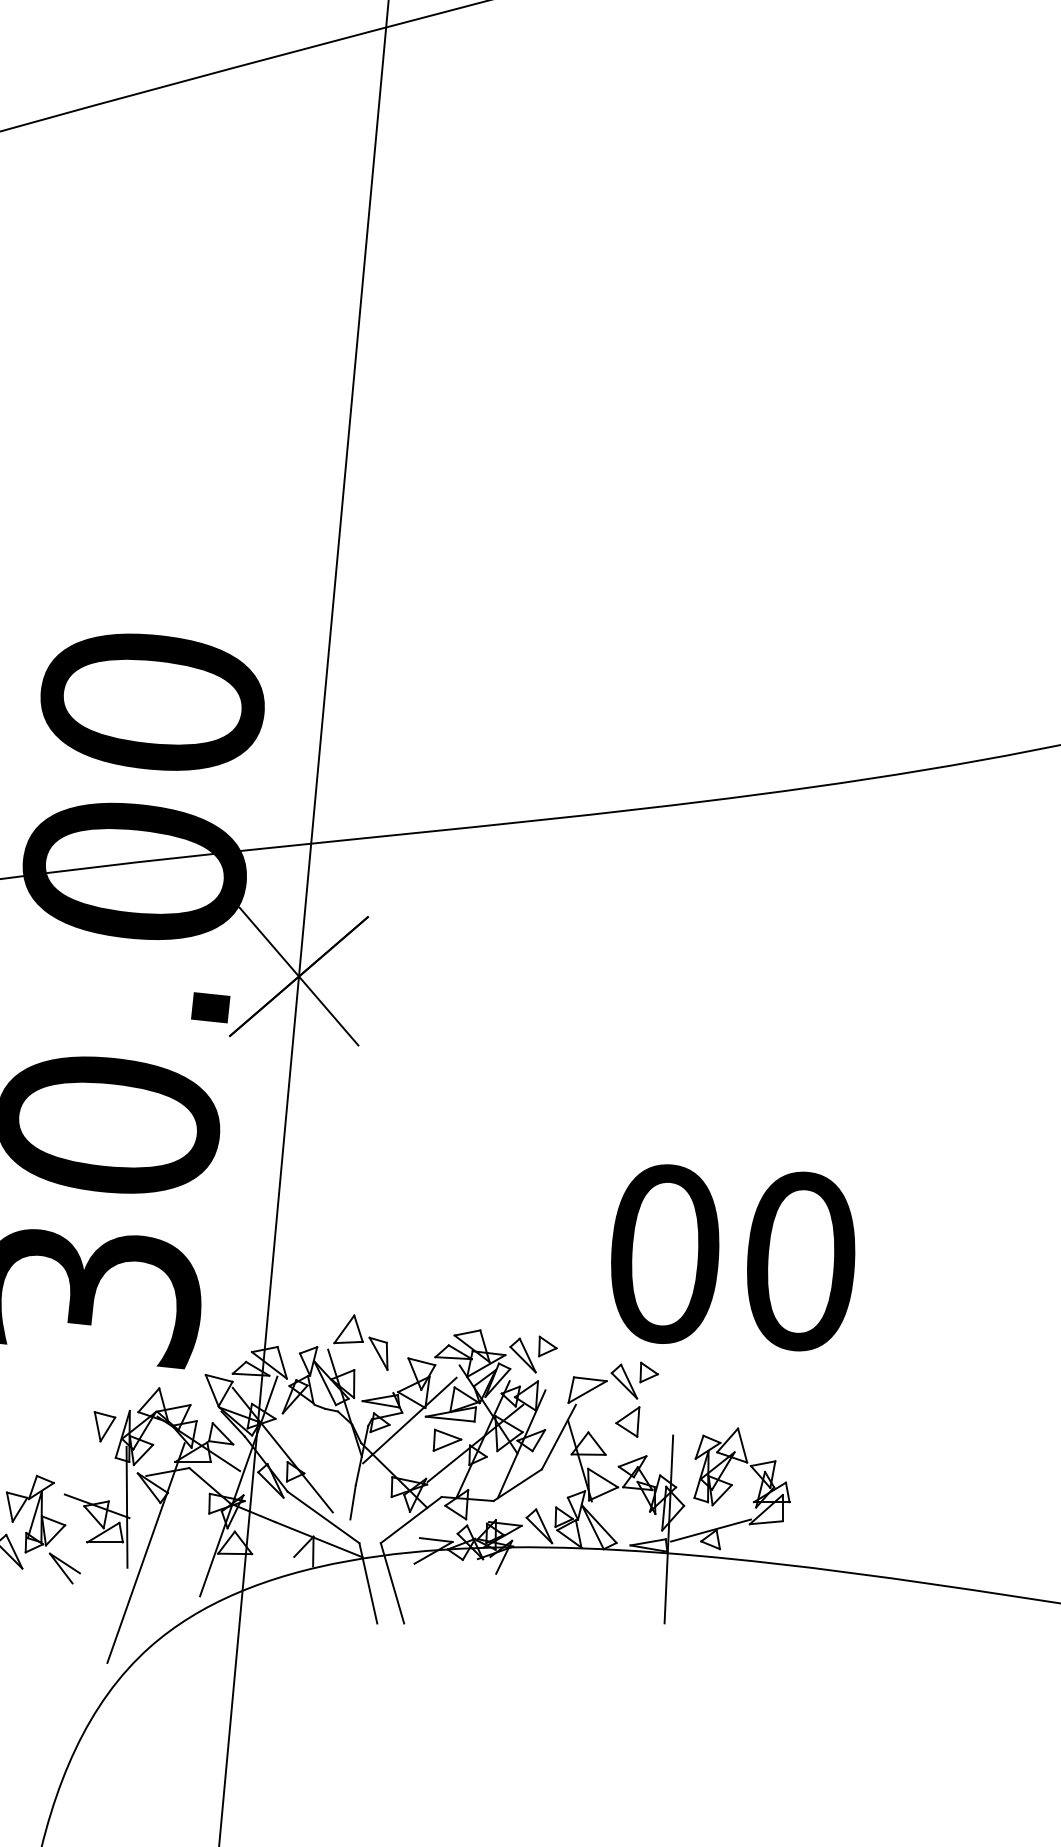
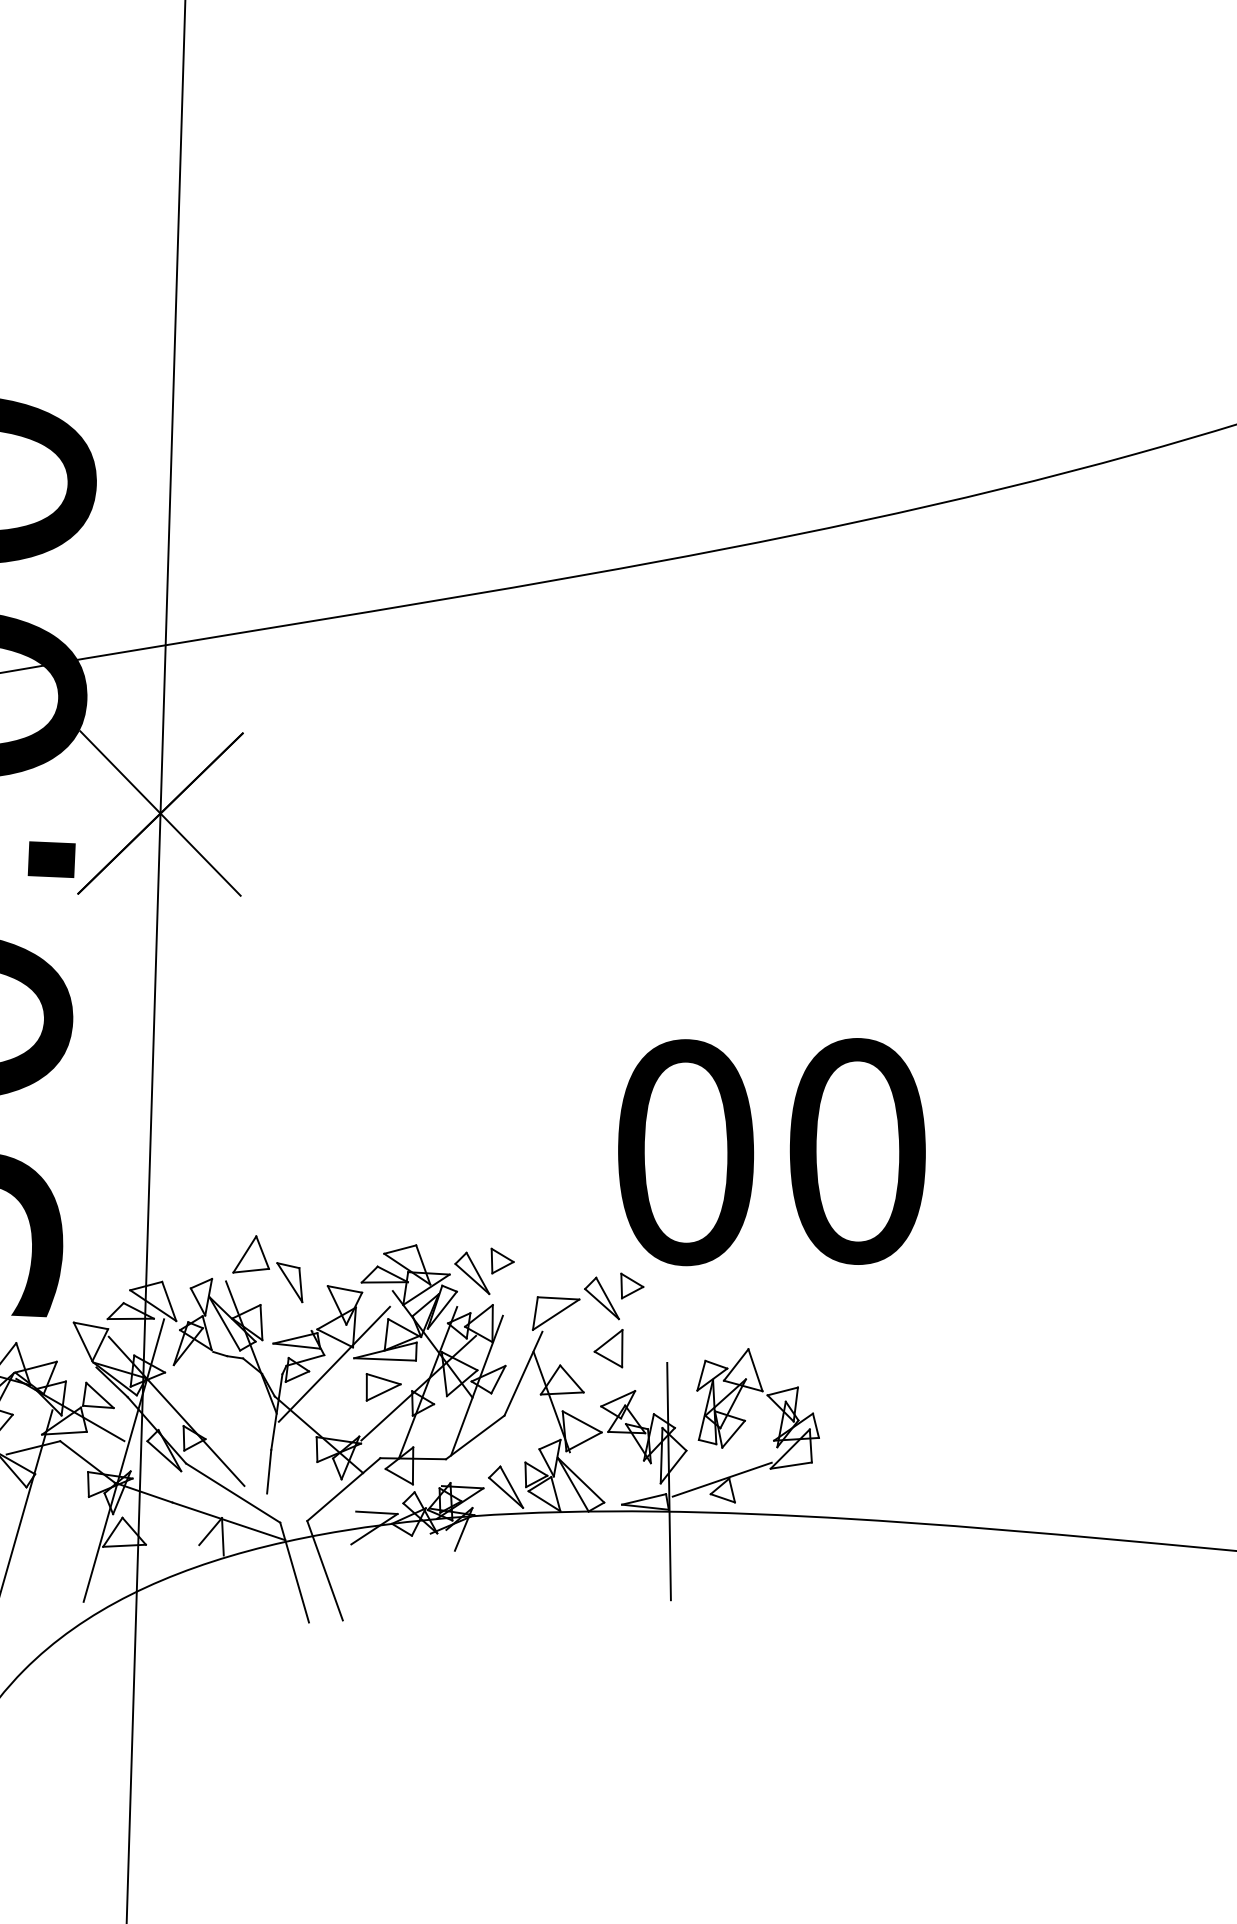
text: (733, 1257) -> (772, 1151), moved

